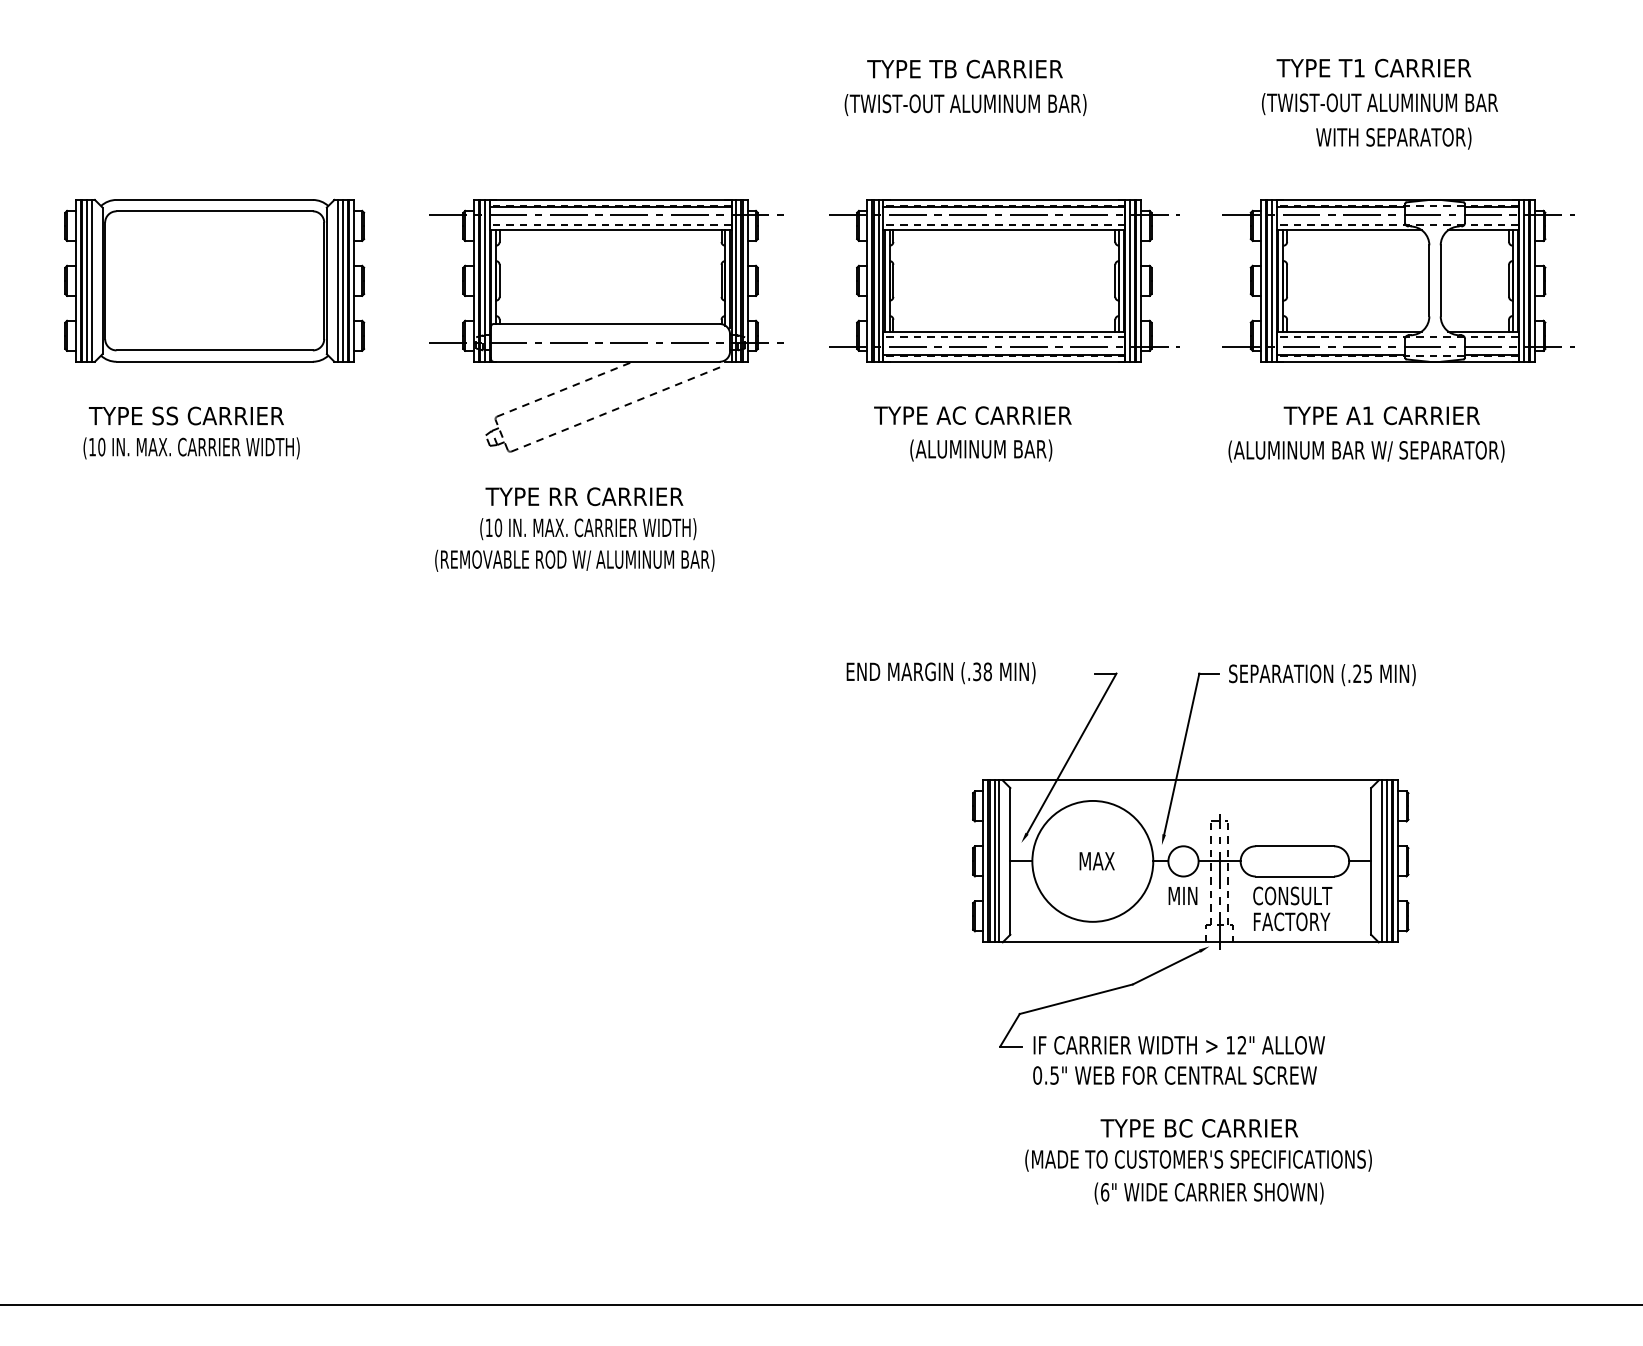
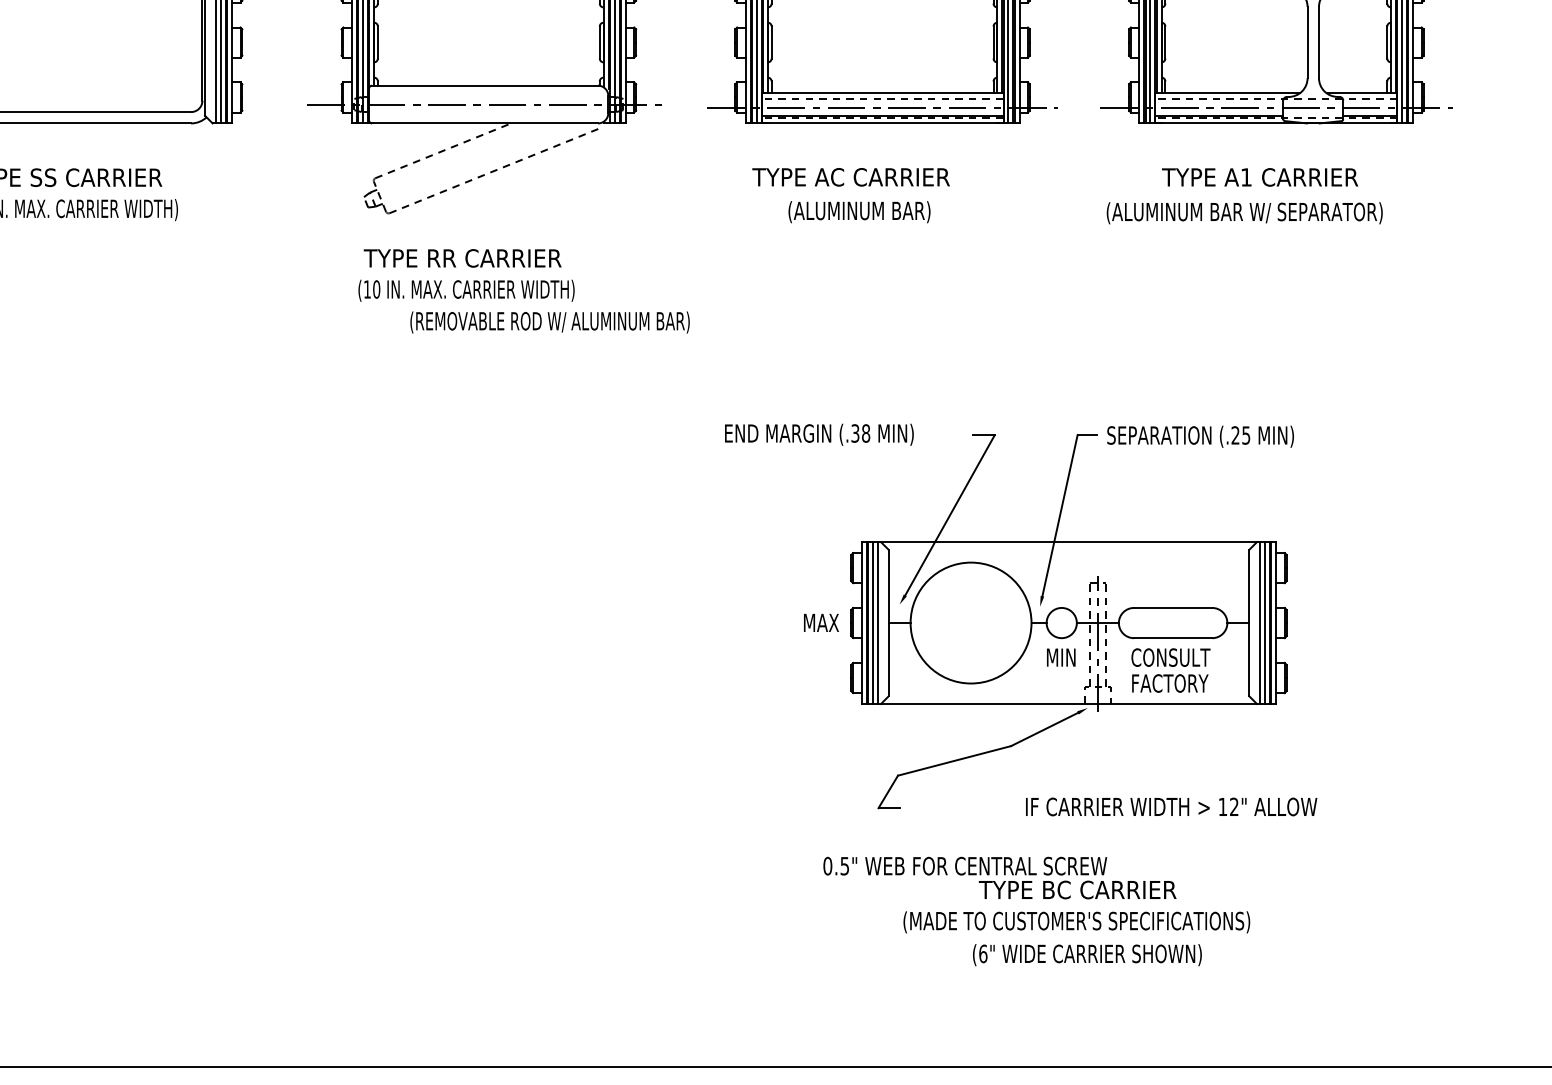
text: (574, 560) -> (549, 322), moved
text: (1096, 861) -> (820, 623), moved
text: (1178, 1045) -> (1170, 807), moved
text: (1174, 1075) -> (964, 866), moved

